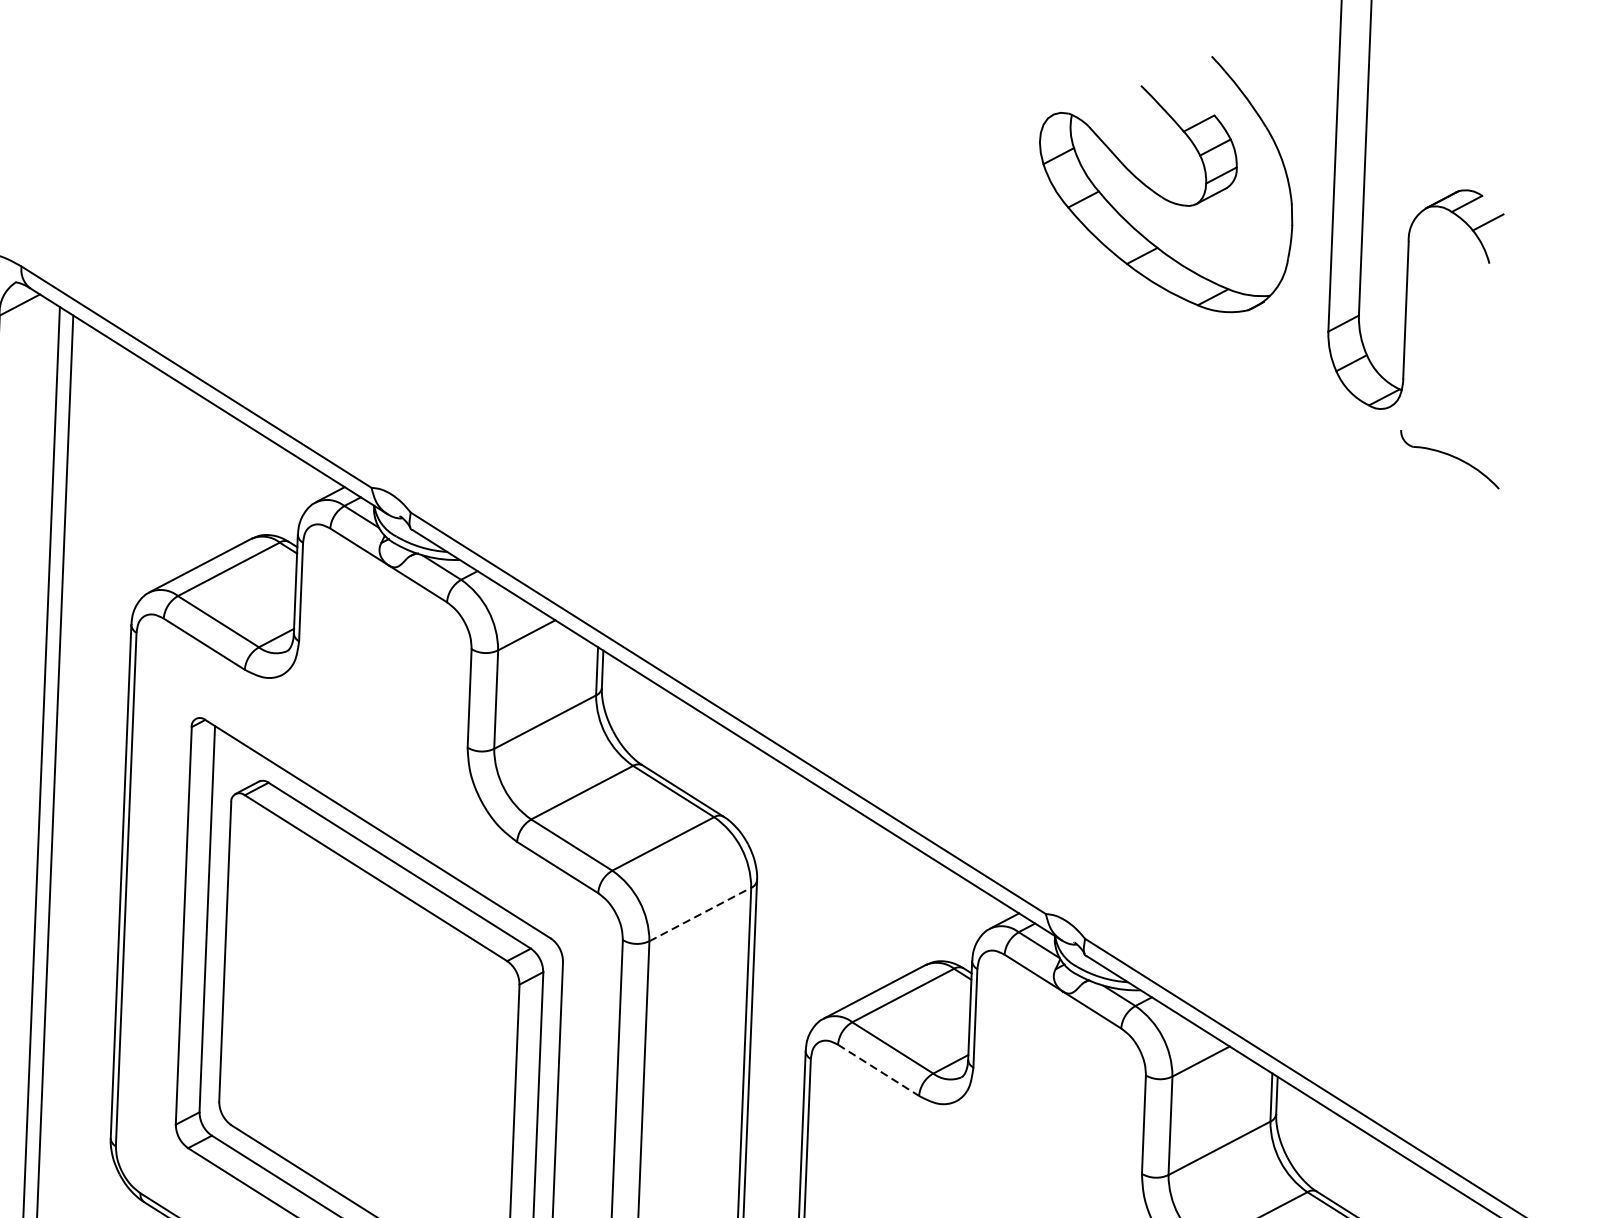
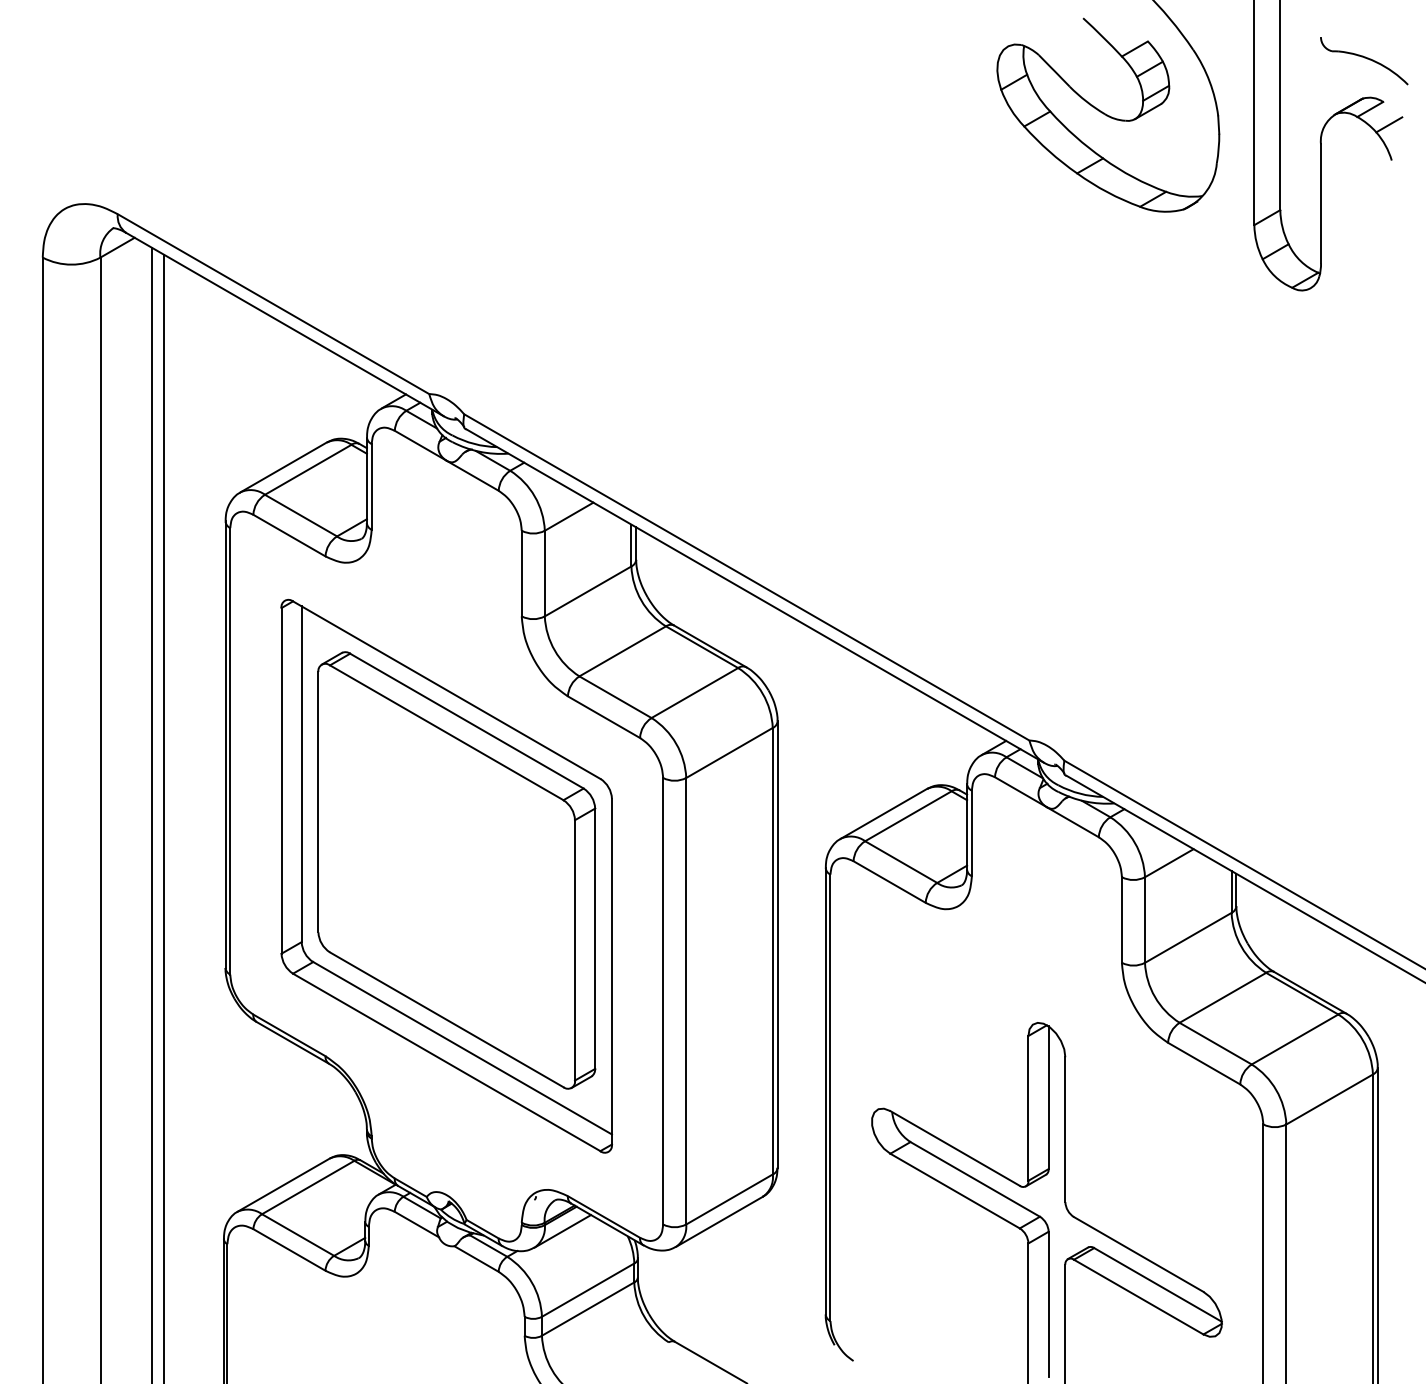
part: (1450, 460) -> (1364, 61), moved
line: (700, 913) -> (729, 752), dashed -> solid
line: (878, 1070) -> (889, 882), dashed -> solid

